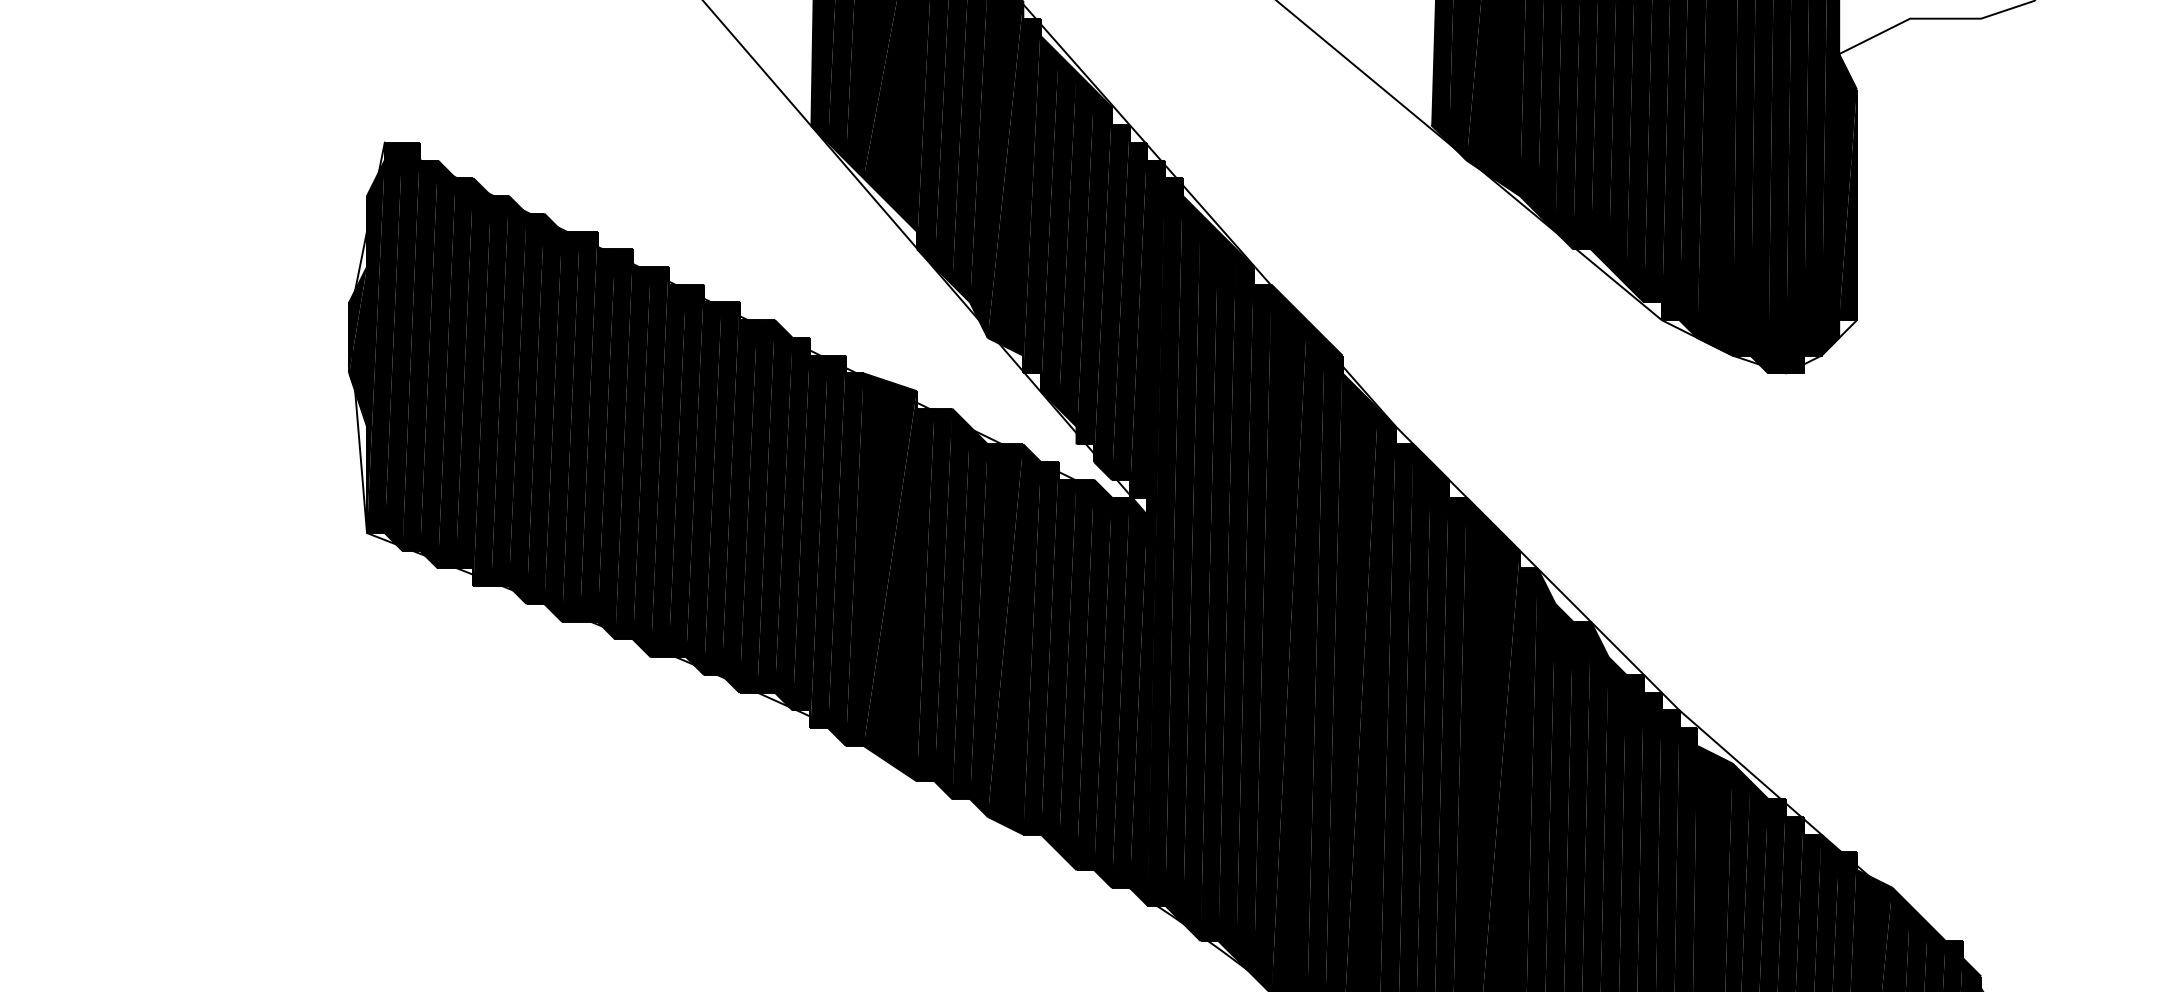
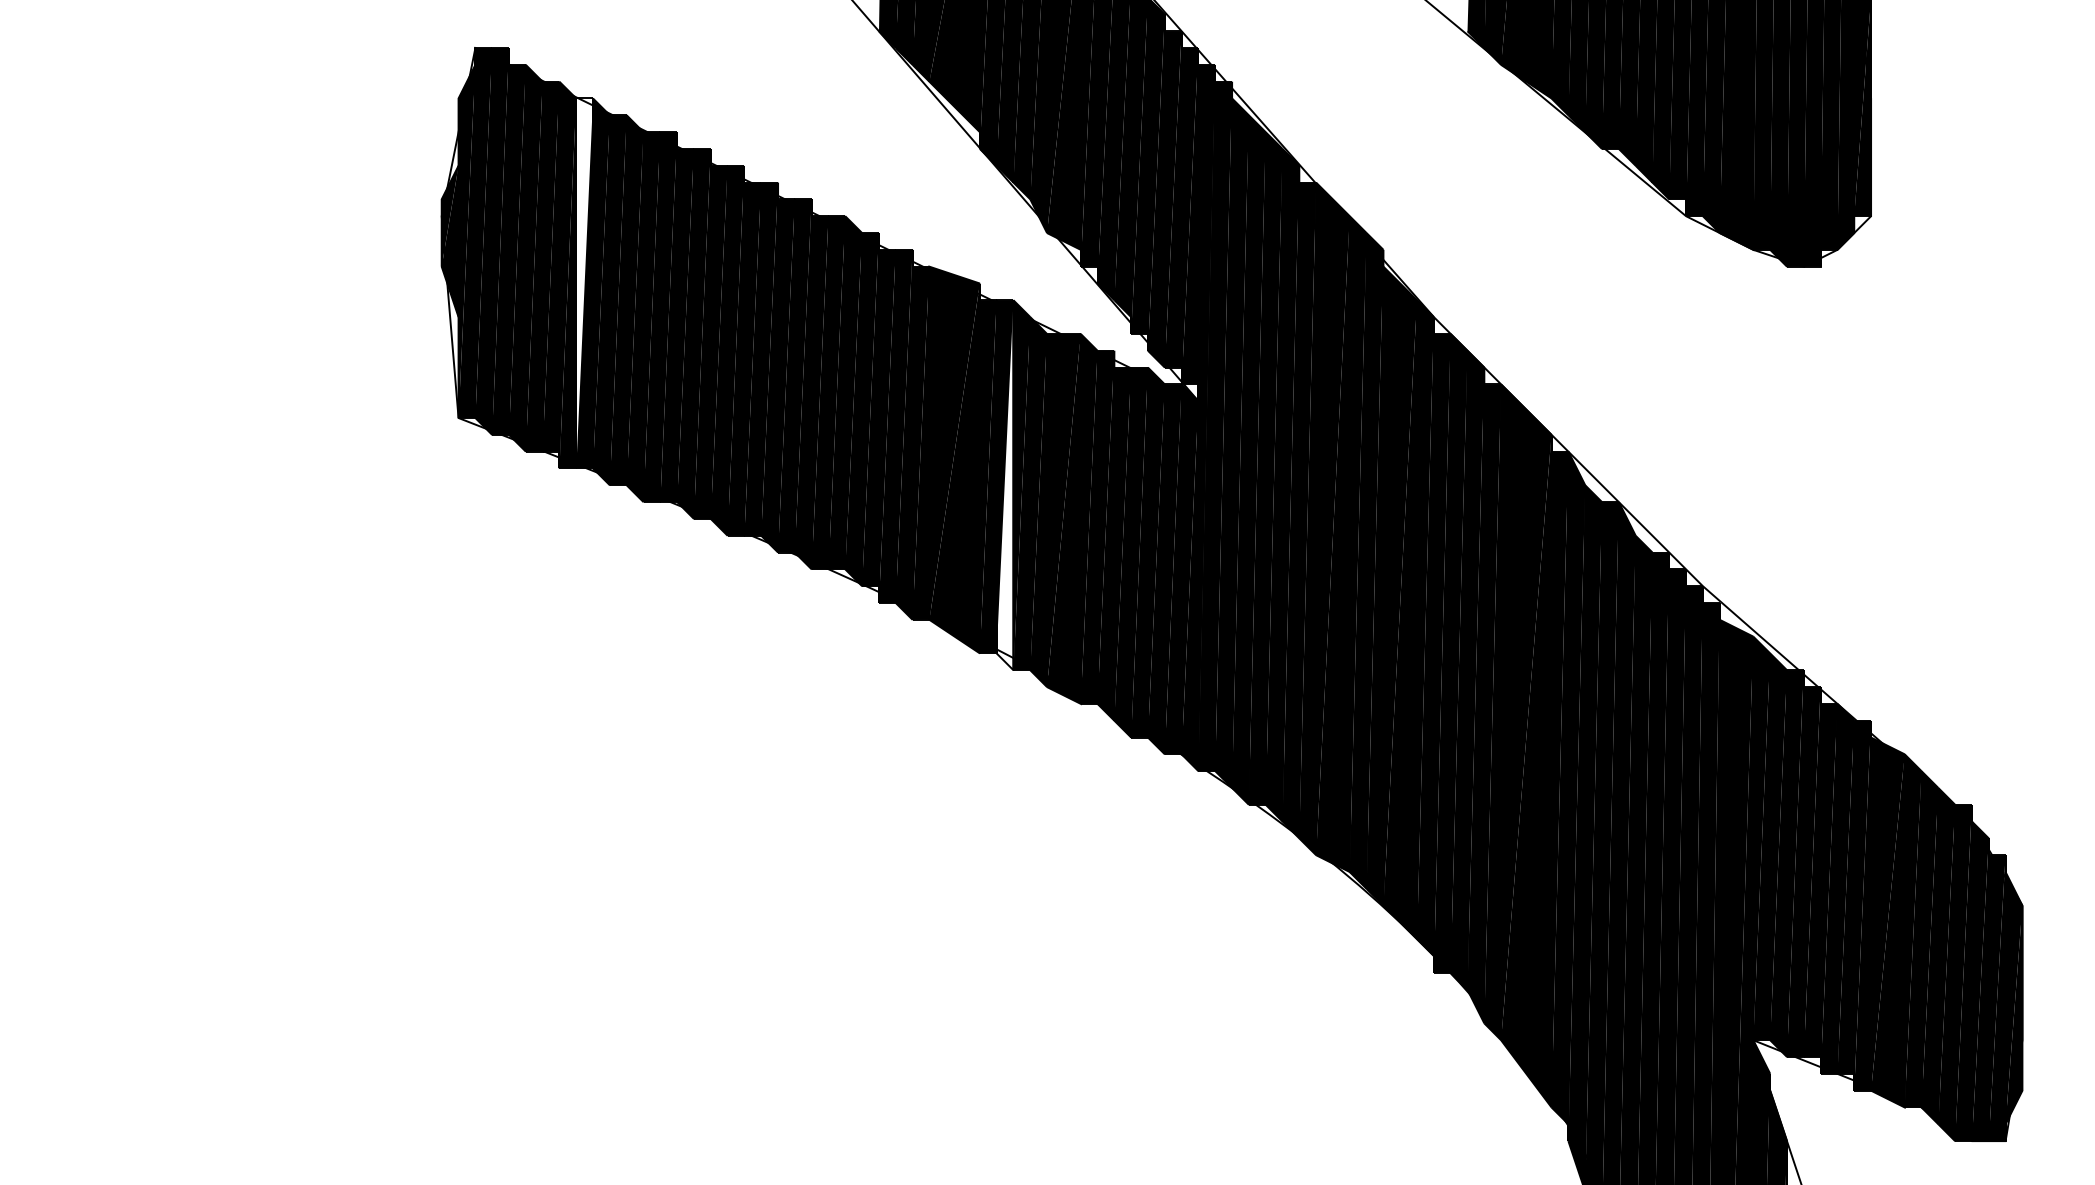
fill: (499, 391) -> (584, 283), removed
fill: (942, 604) -> (1004, 485), removed

